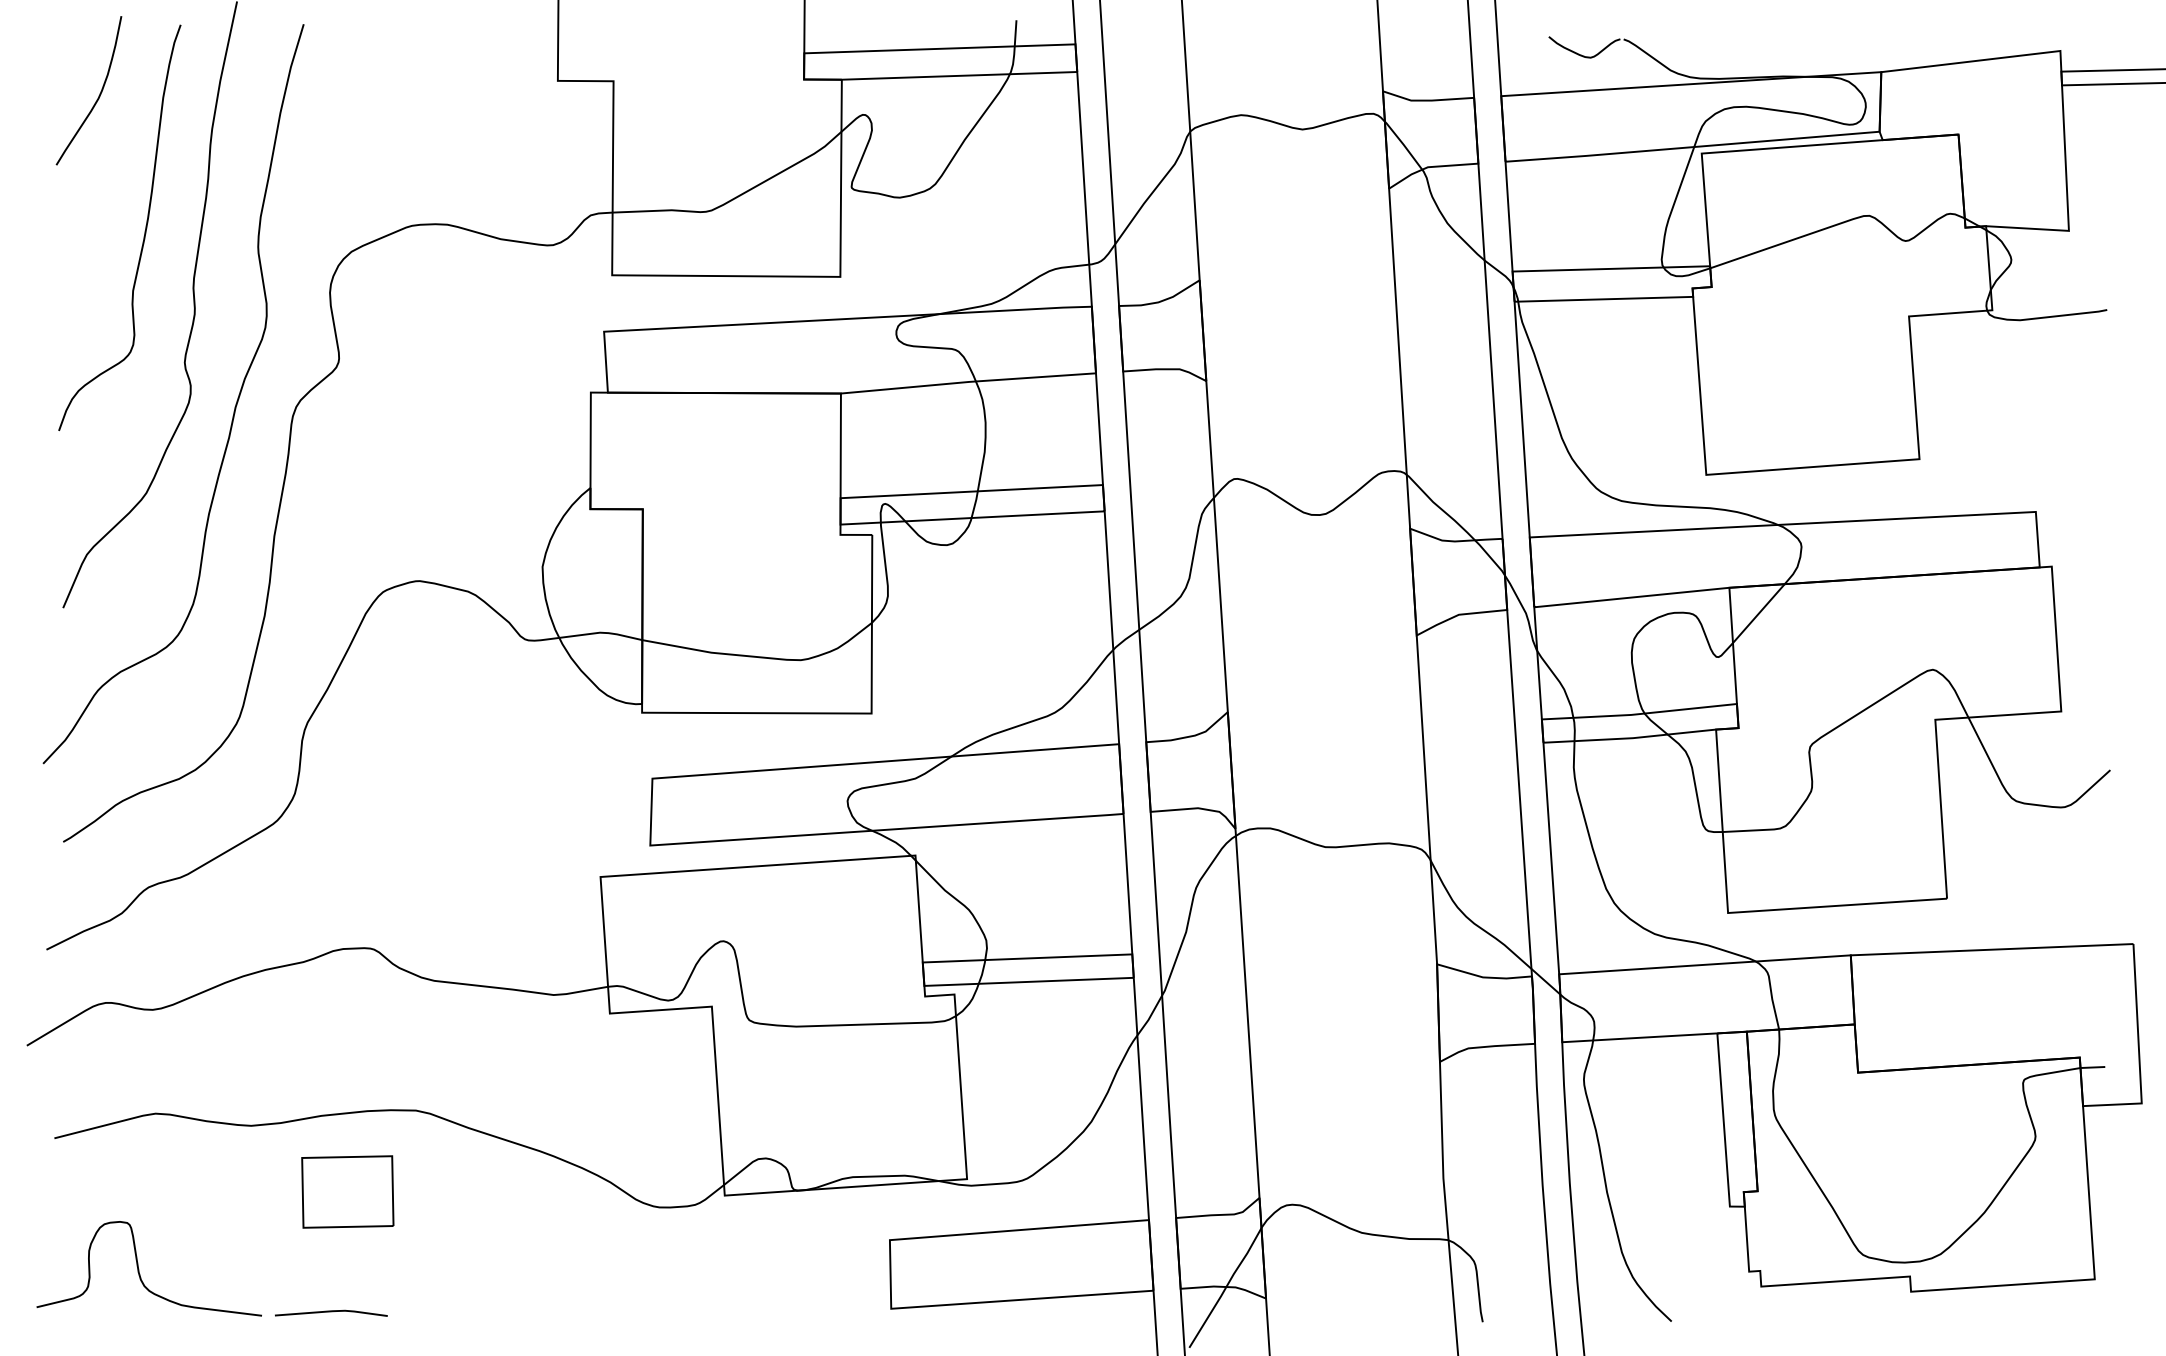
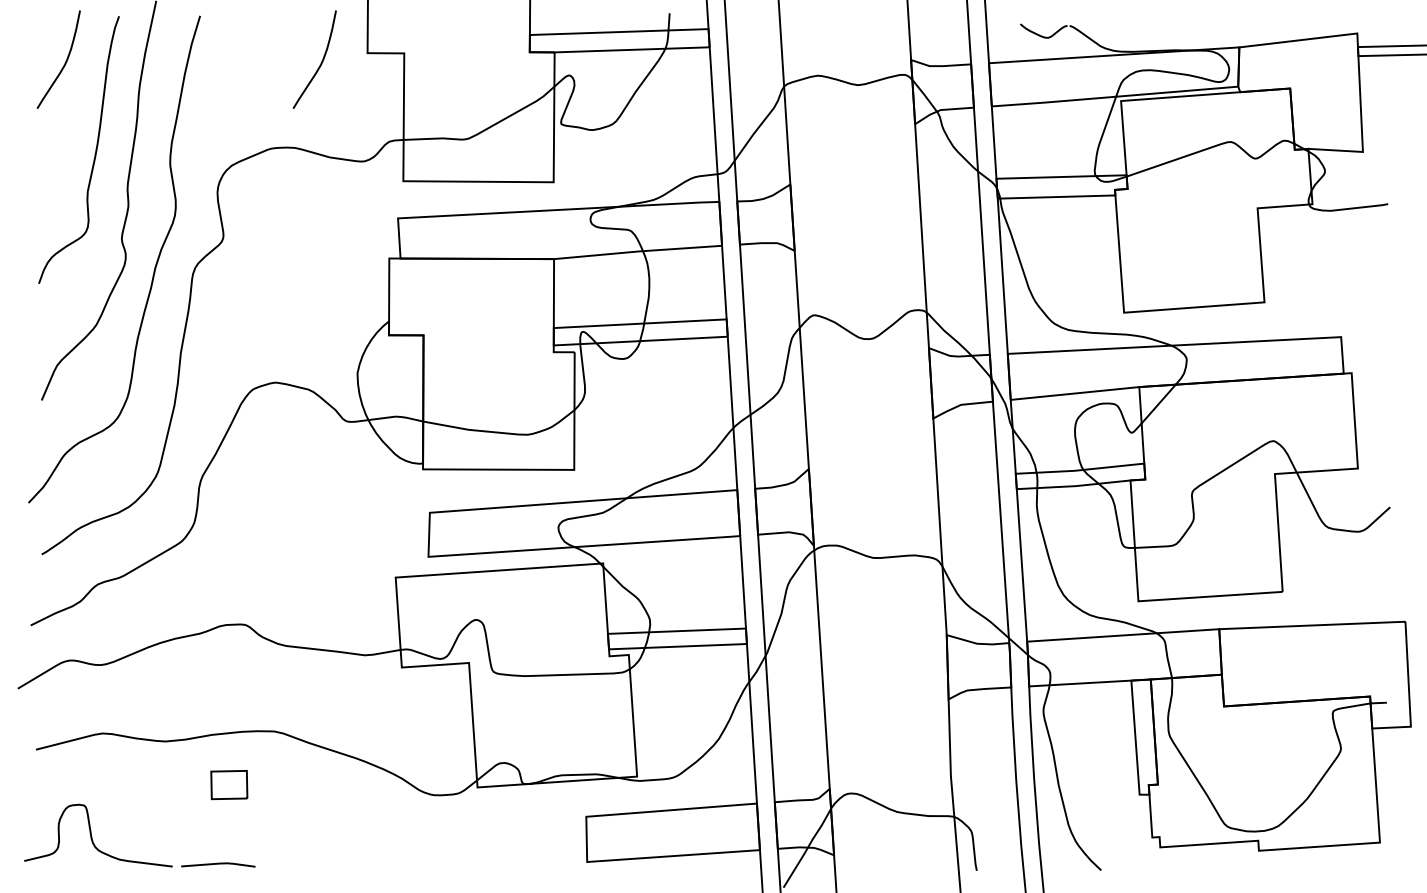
curve: (487, 92) -> (321, 60), added
part: (348, 1191) -> (229, 784), size x0.6

